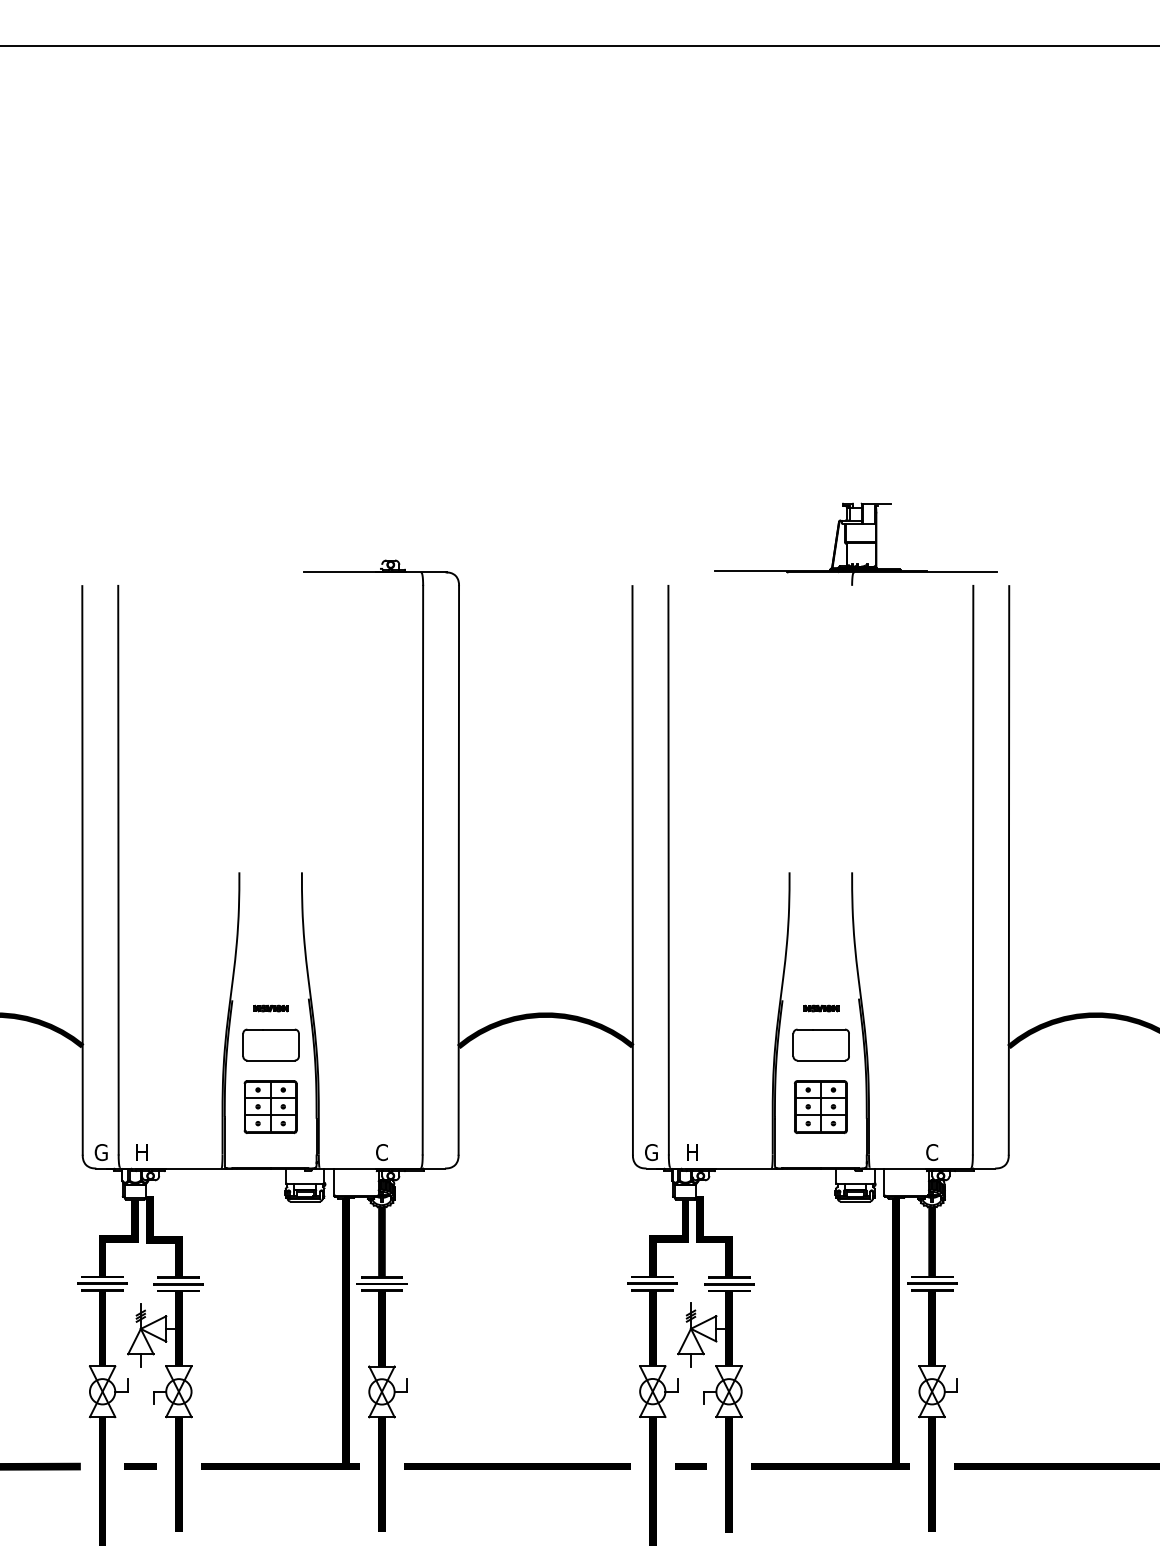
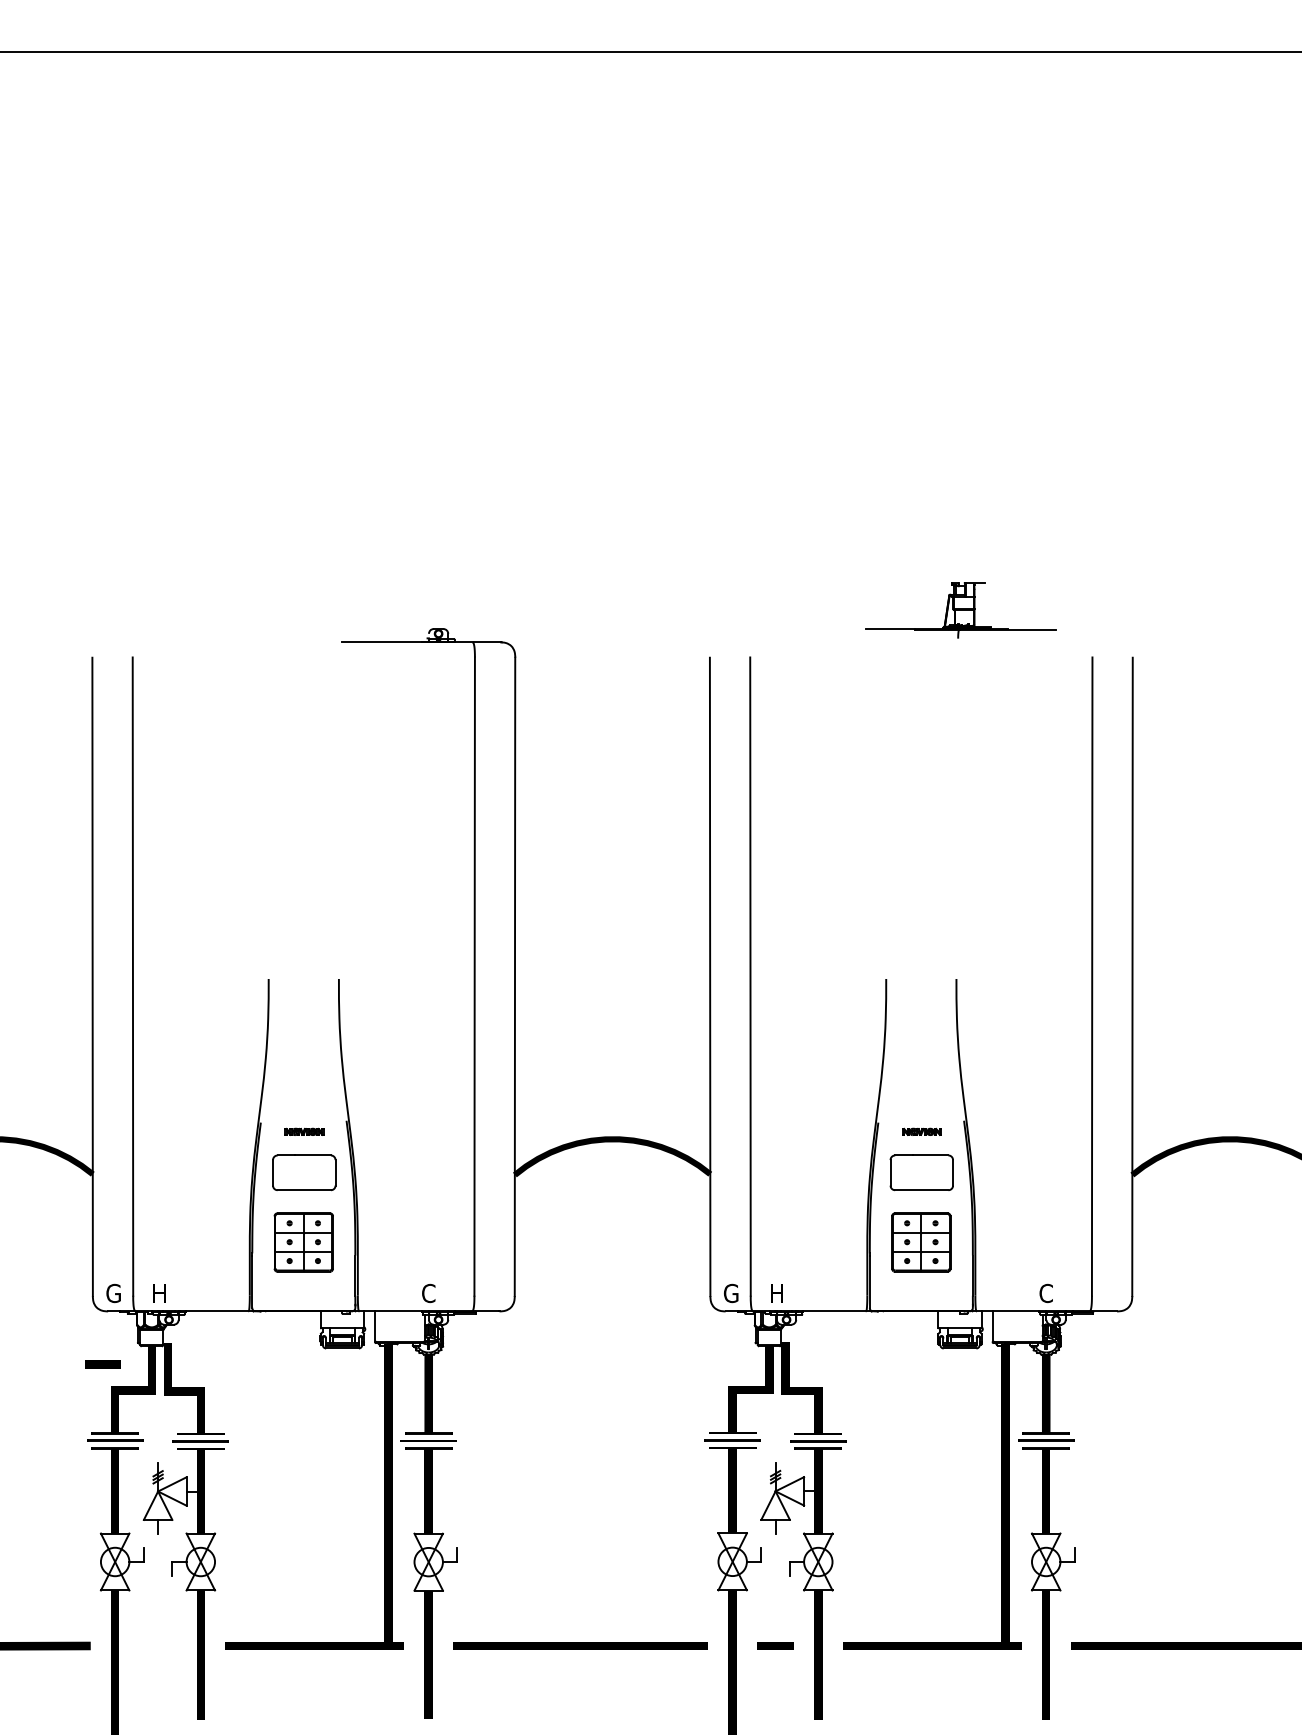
part: (855, 543) -> (960, 609), size x0.6
line: (140, 1466) -> (102, 1364), moved

